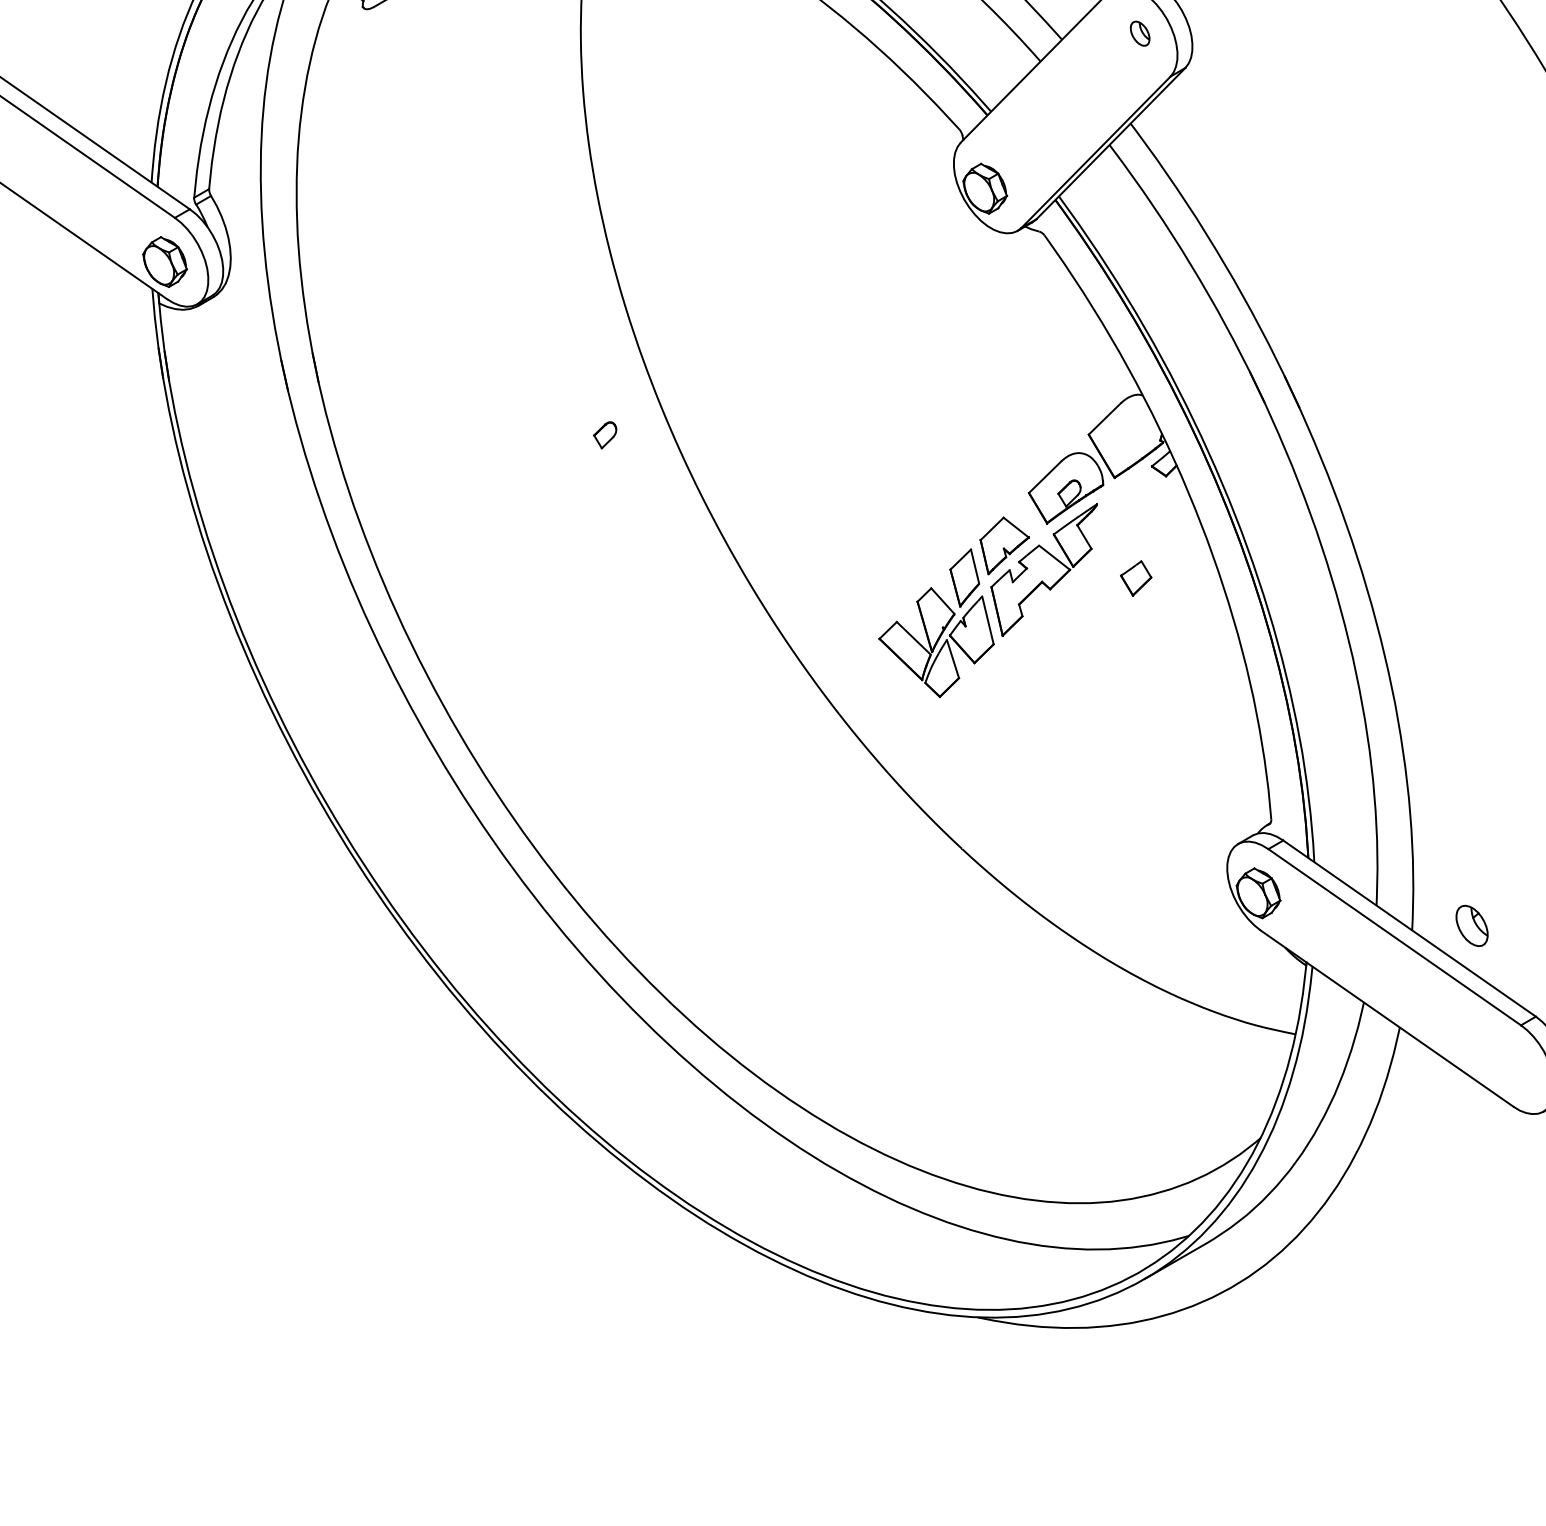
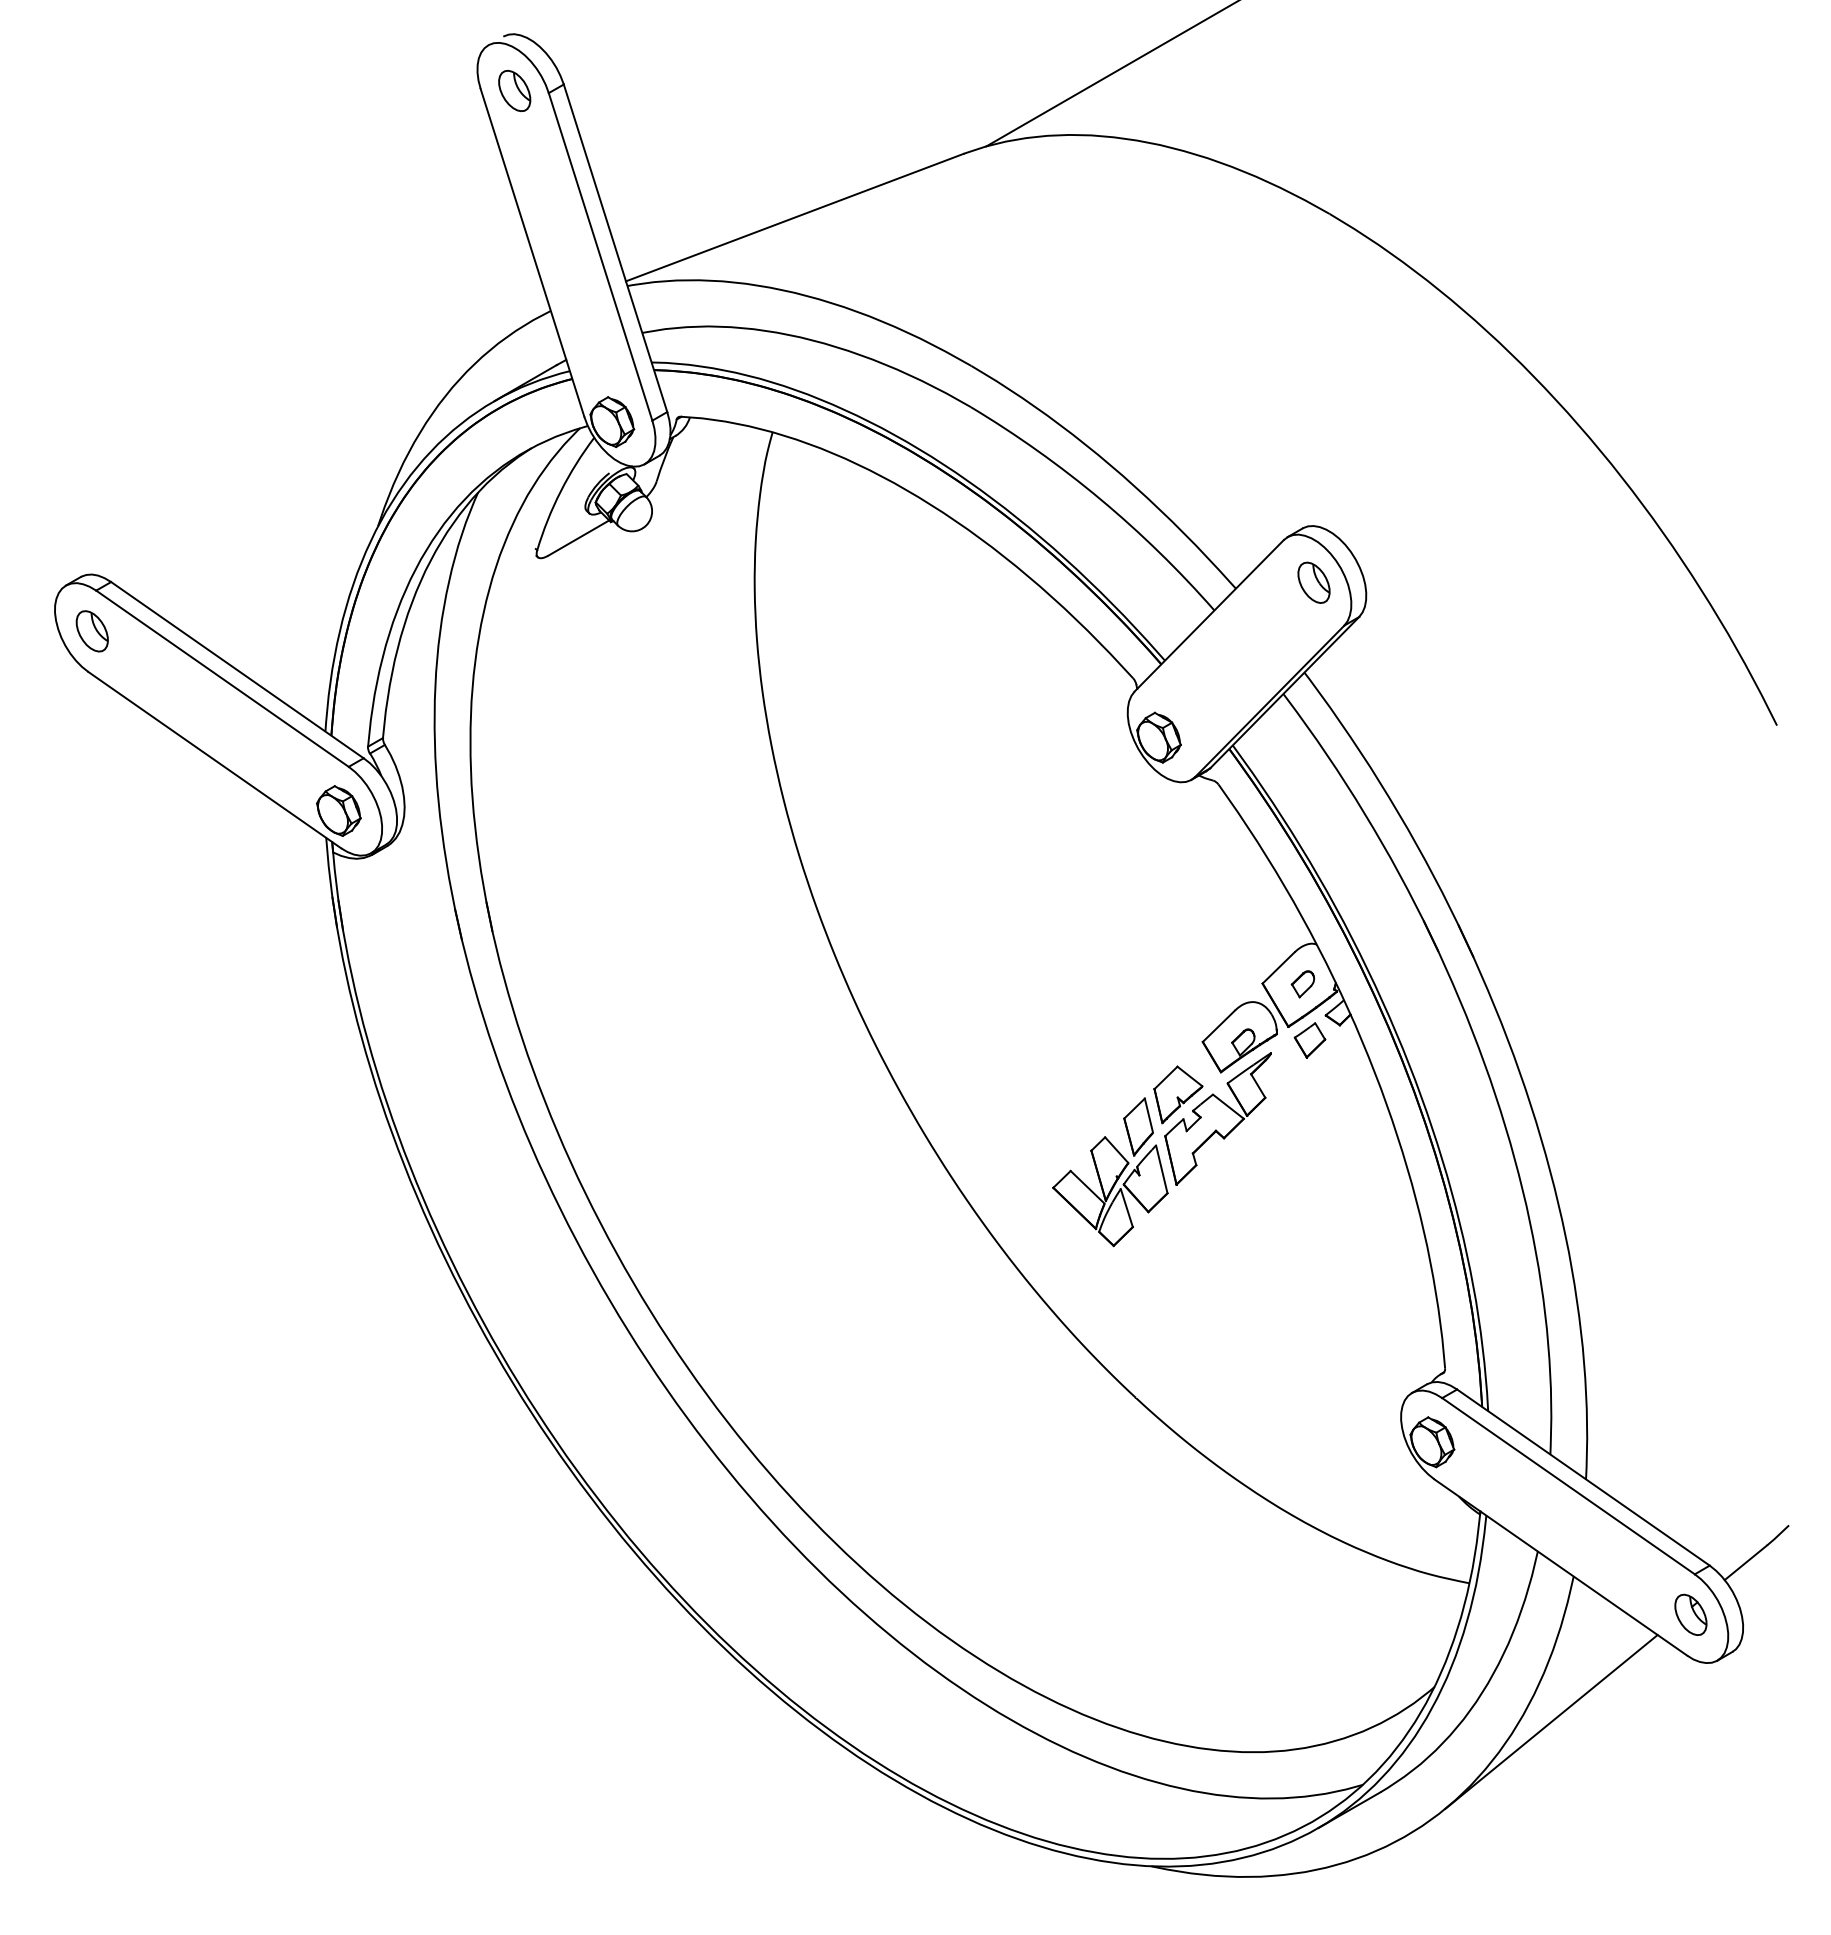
part: (1139, 33) -> (1313, 582), size x1.67
part: (604, 435) -> (1302, 984), moved
part: (1135, 578) -> (1309, 1040), moved
part: (1471, 925) -> (1690, 1614), moved
line: (1377, 1172) -> (1551, 1721), added

